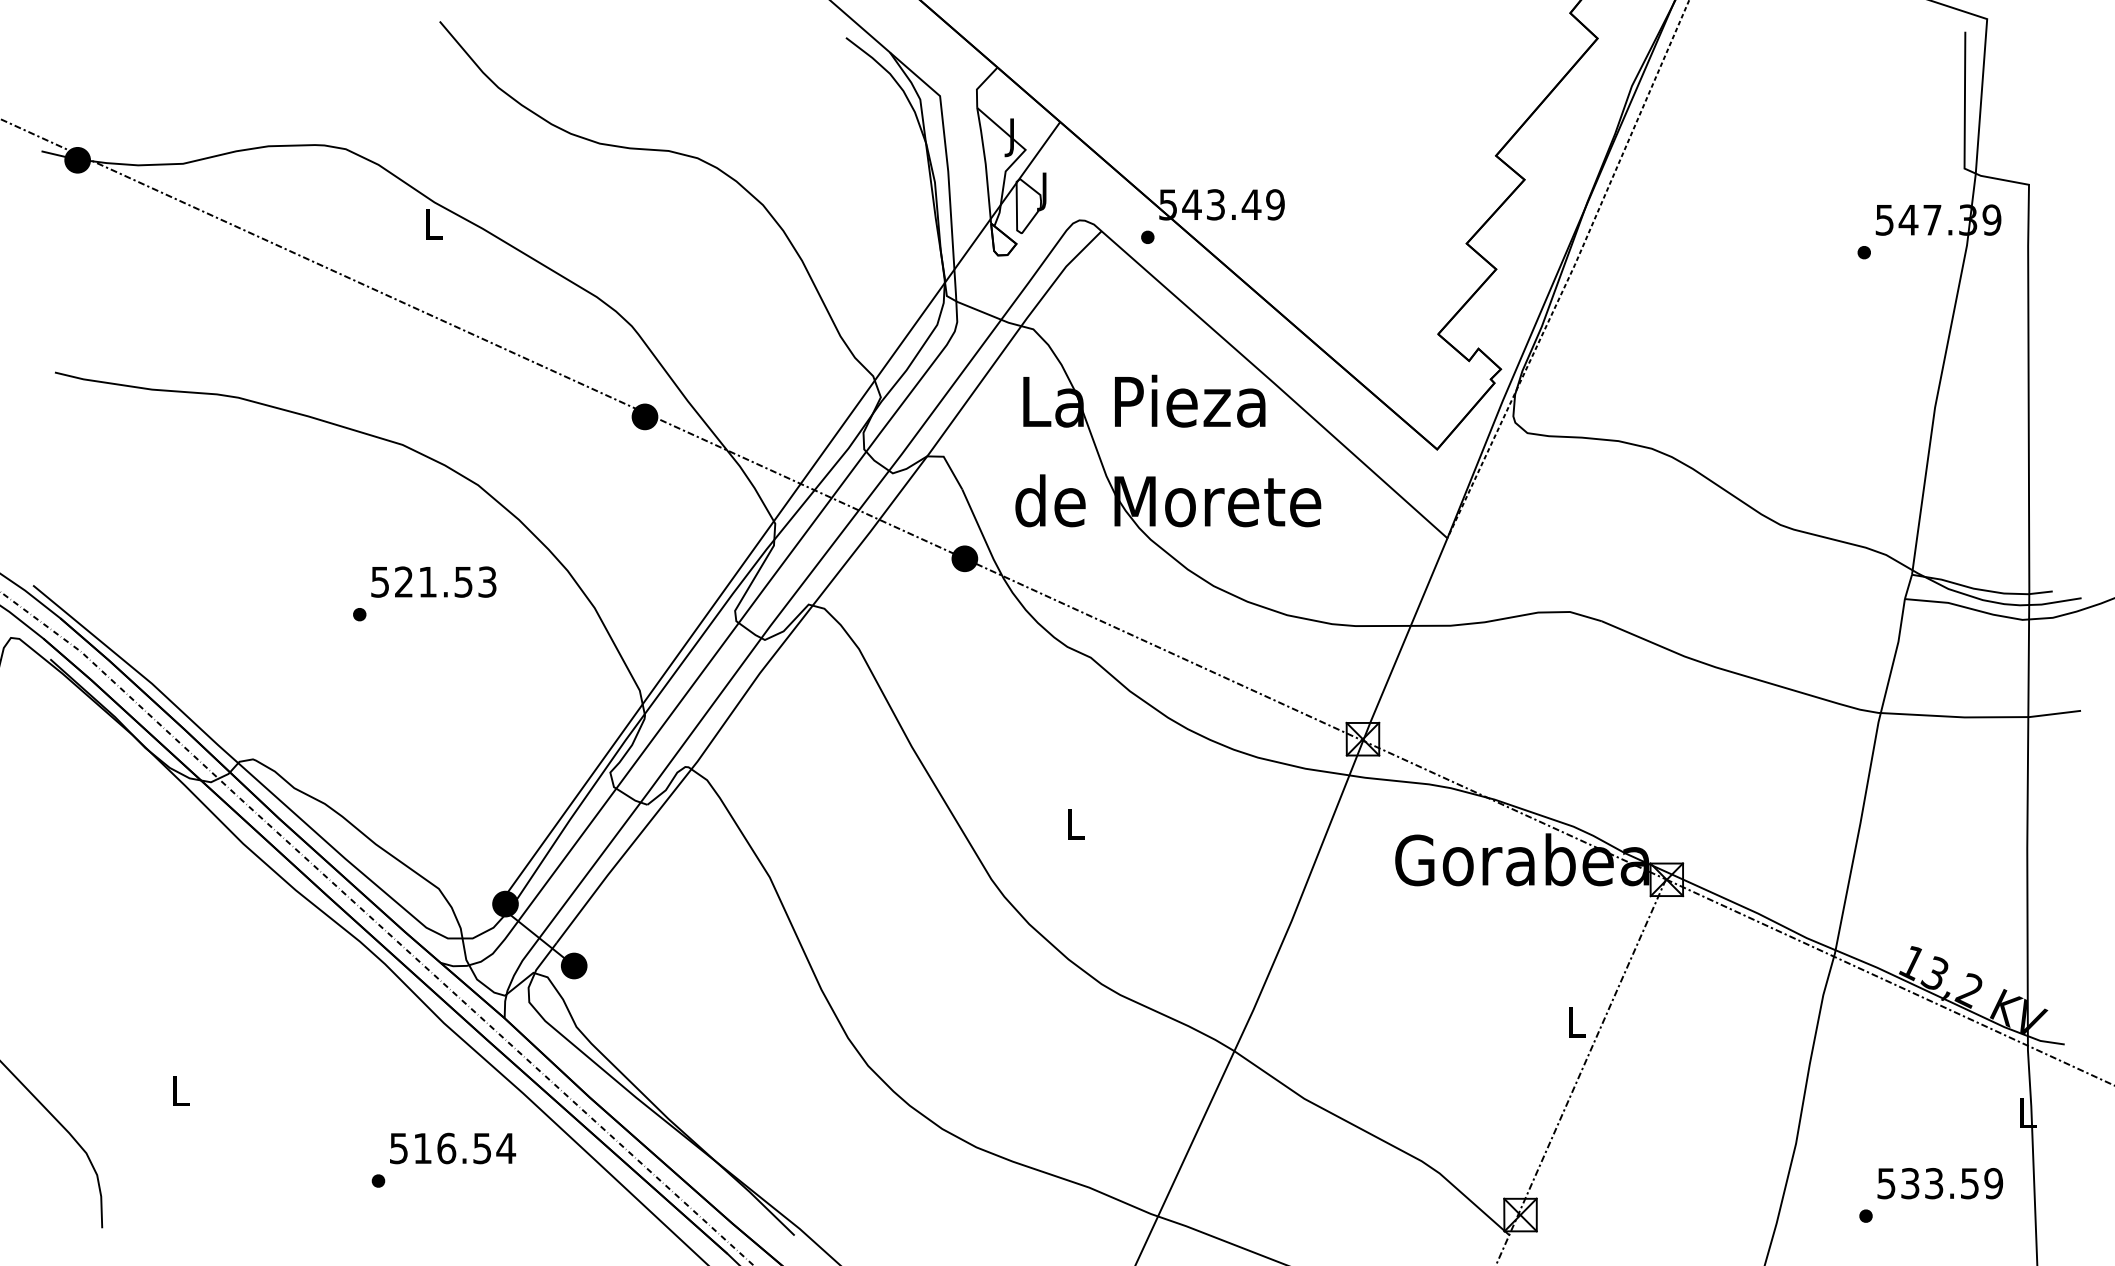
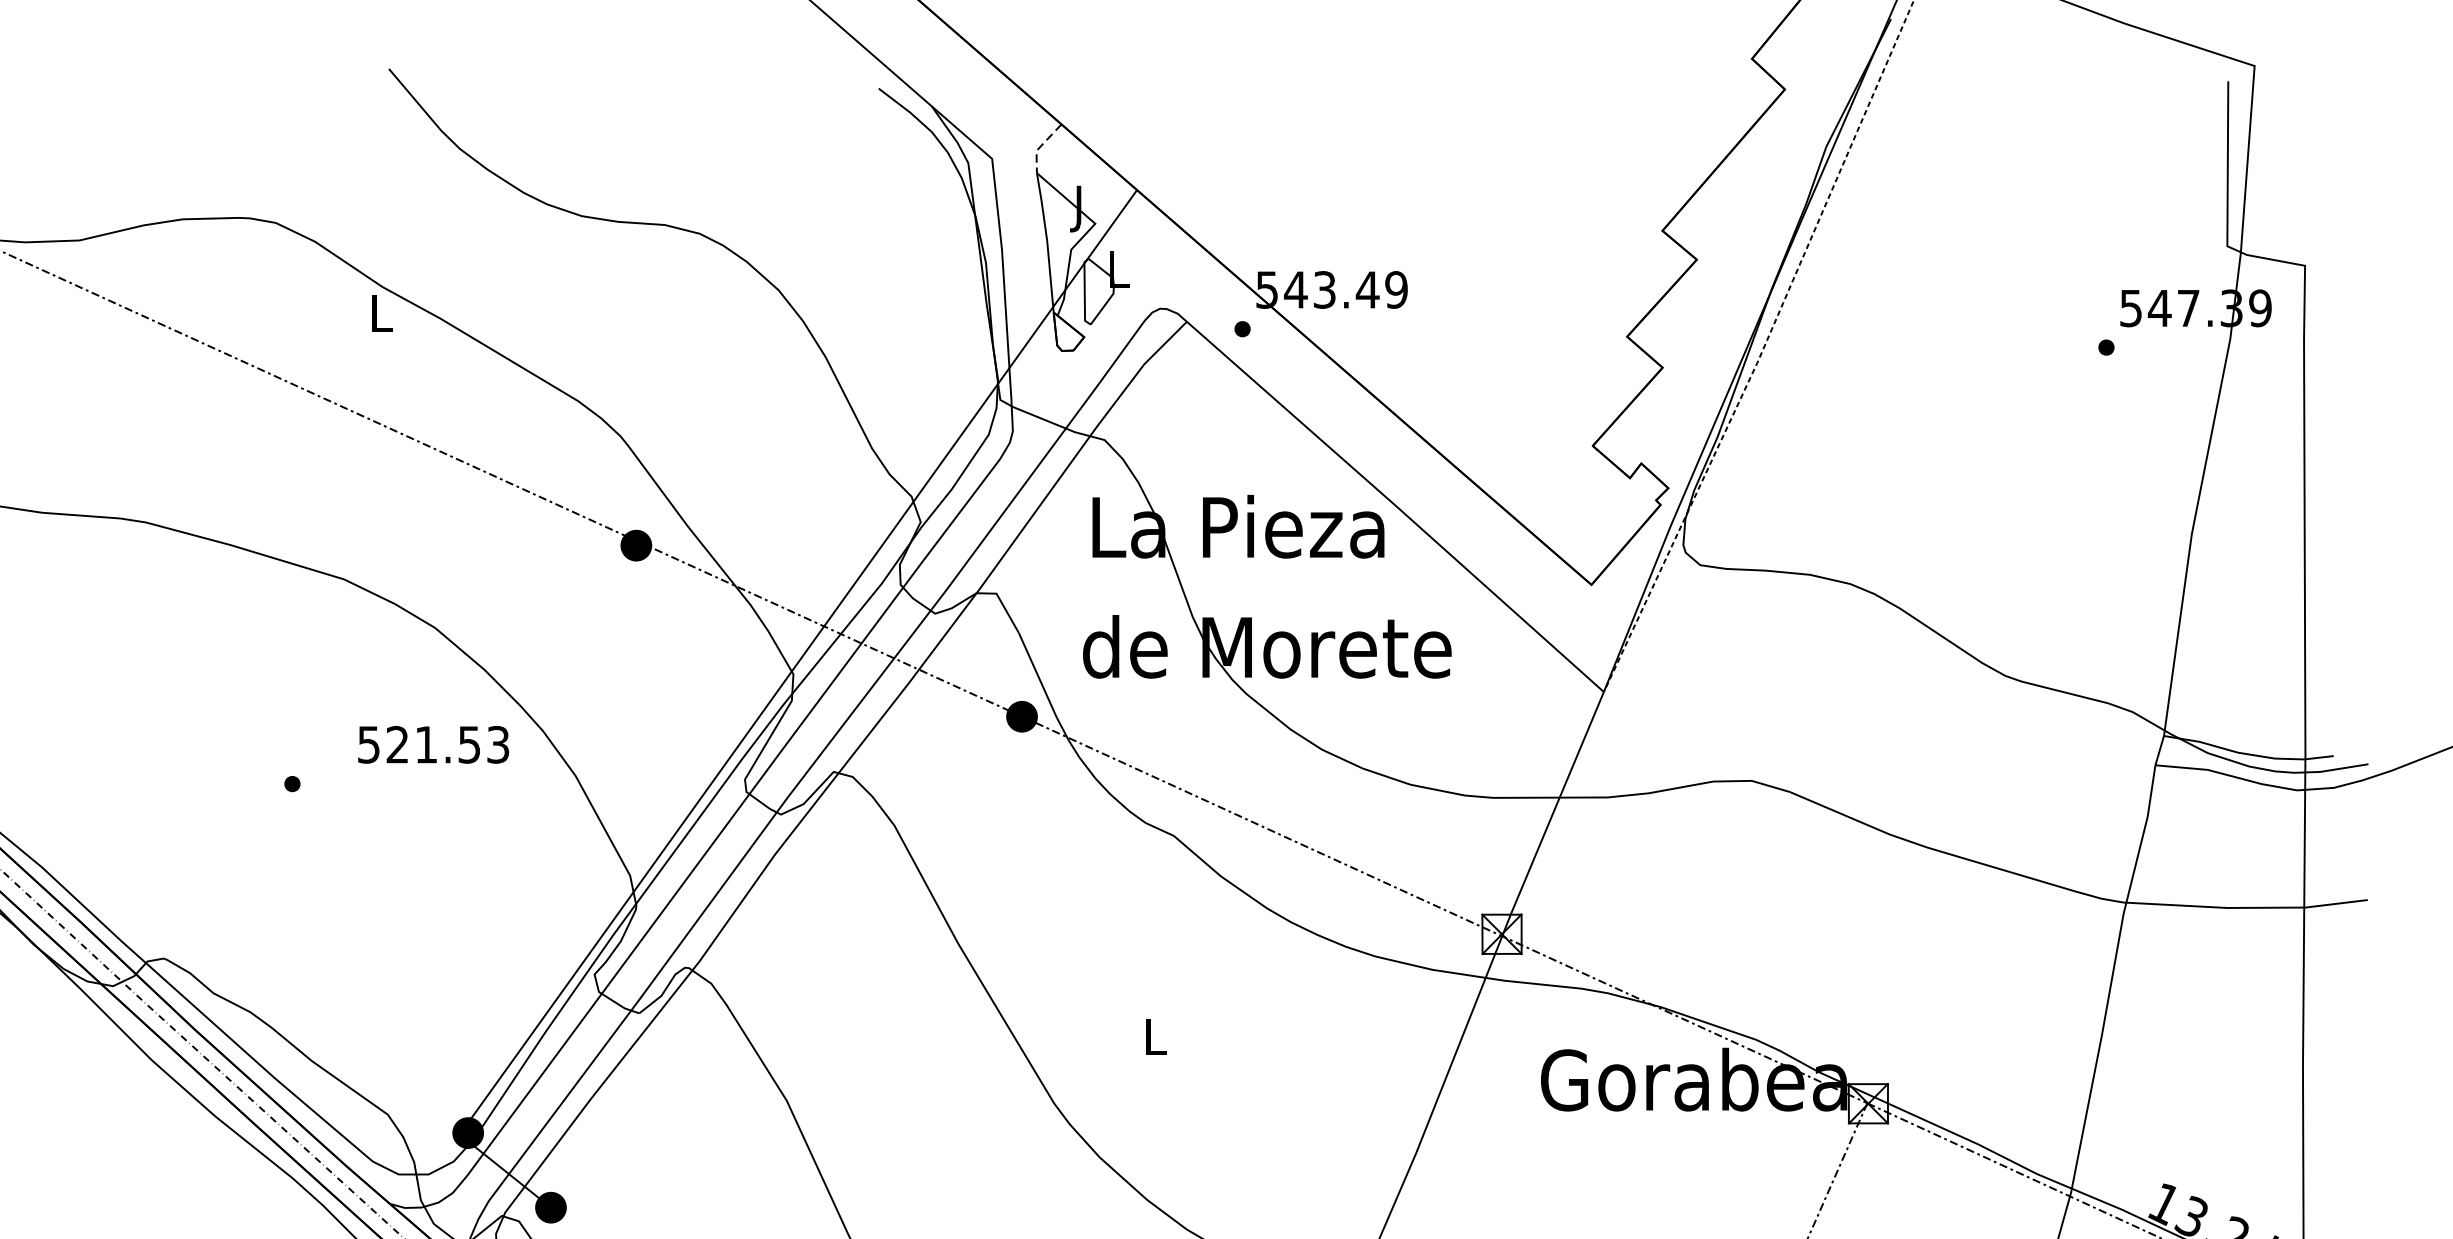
line: (980, 85) -> (1040, 146), solid -> dashed
text: (1045, 191) -> (1119, 273), J -> L
text: (433, 581) -> (433, 744), moved

